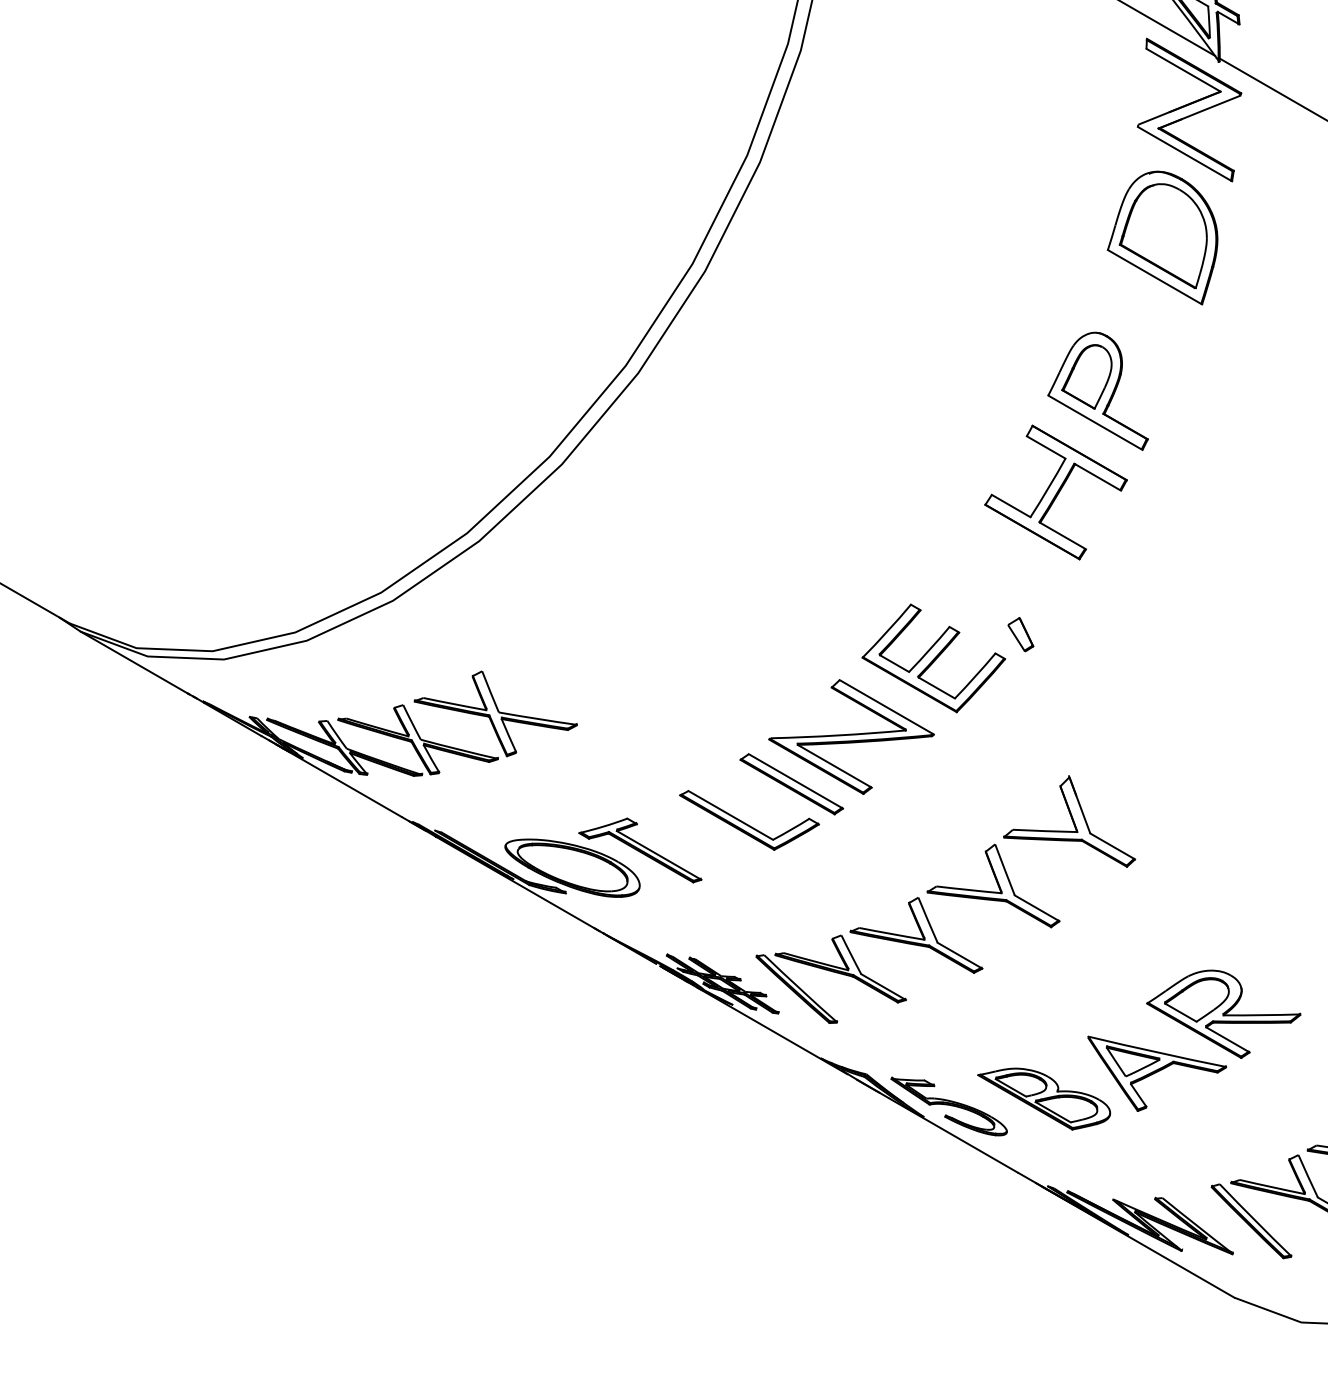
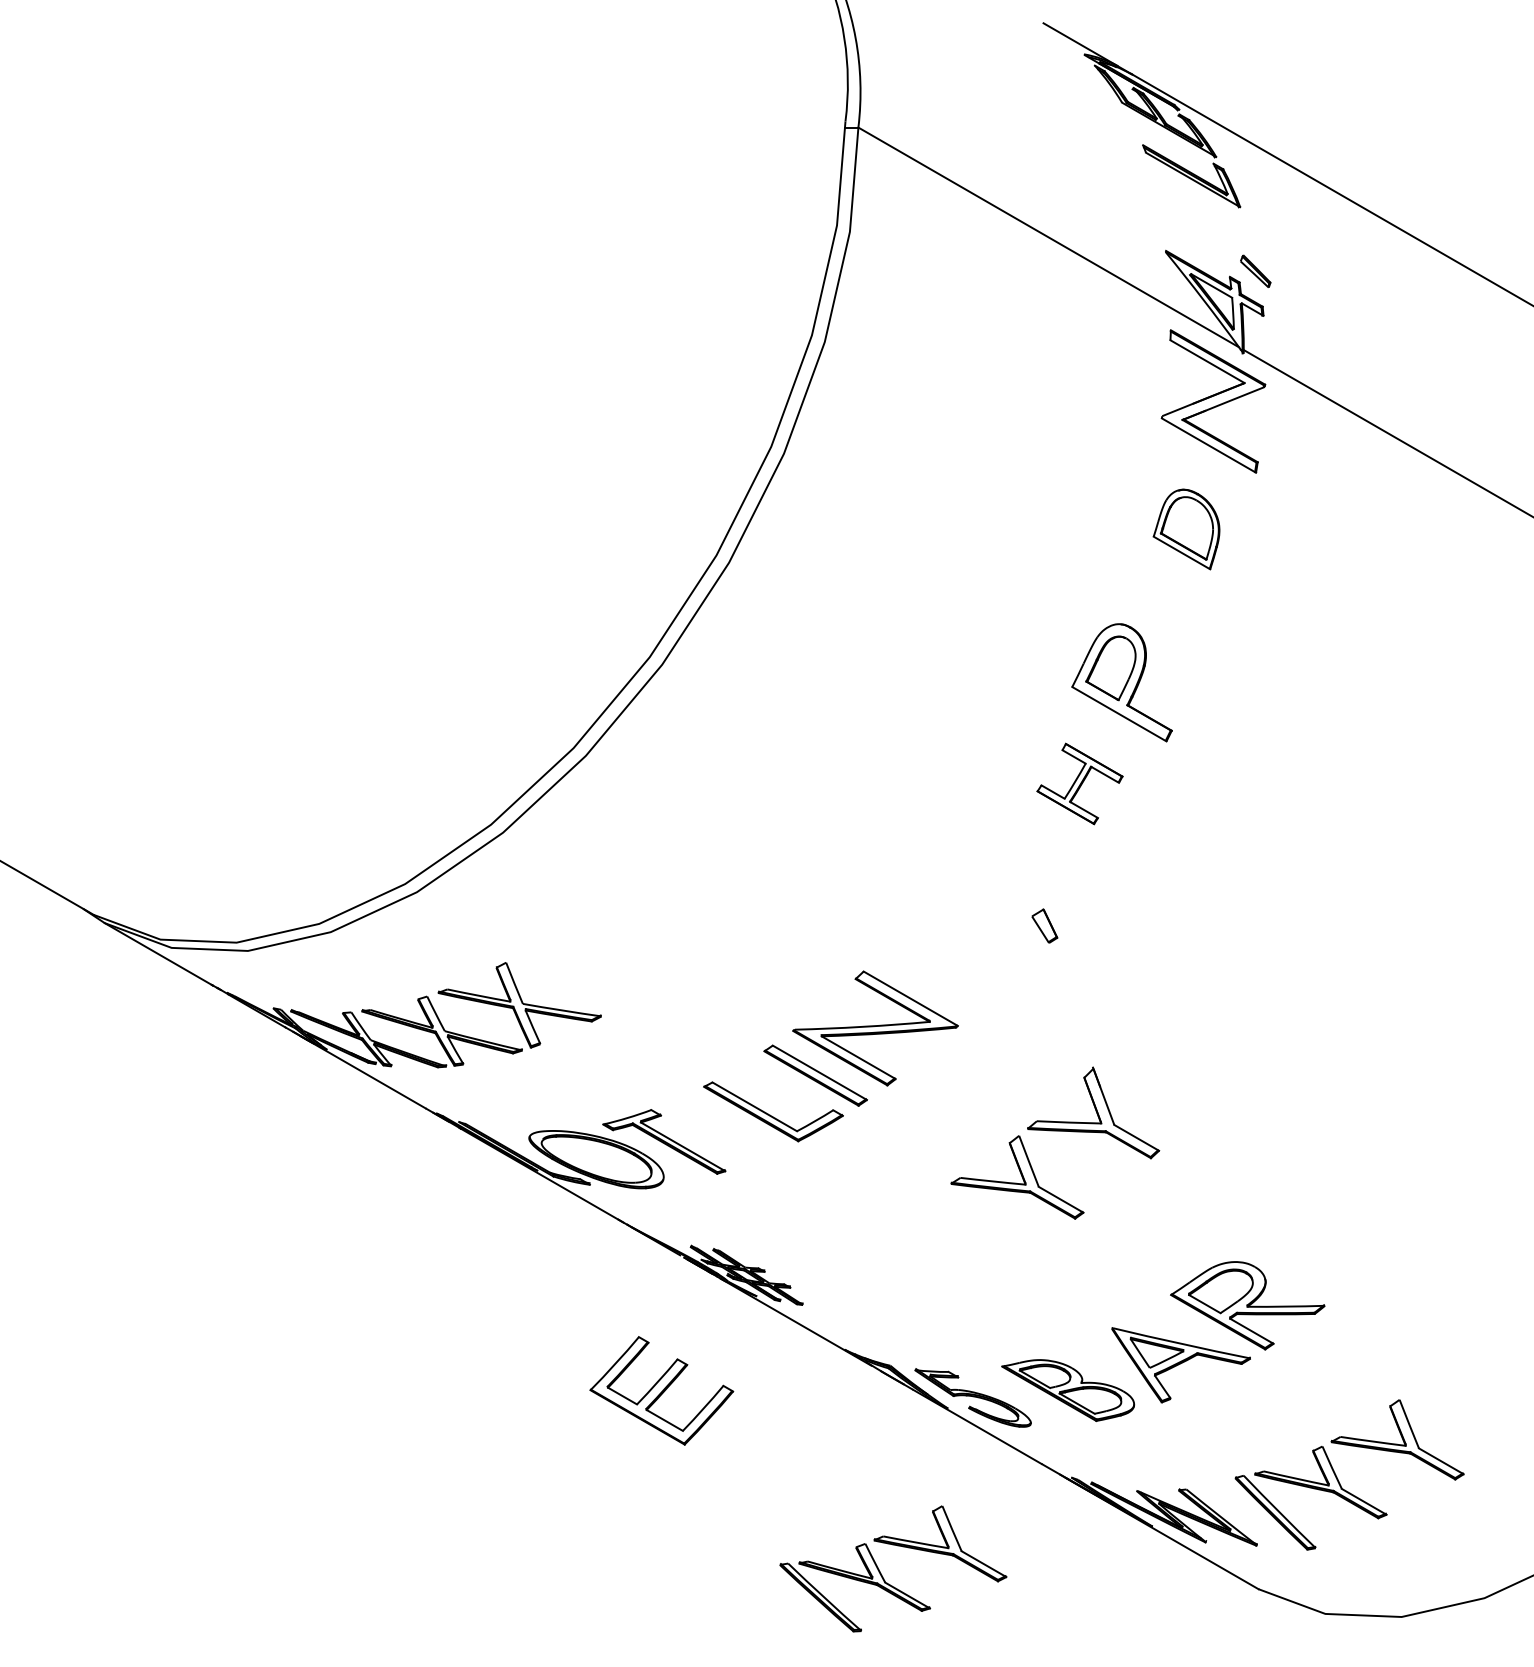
part: (1162, 238) -> (1186, 529), size x0.6
part: (1055, 492) -> (1079, 783), size x0.6
part: (933, 658) -> (661, 1390), moved
part: (859, 968) -> (883, 1576), moved

